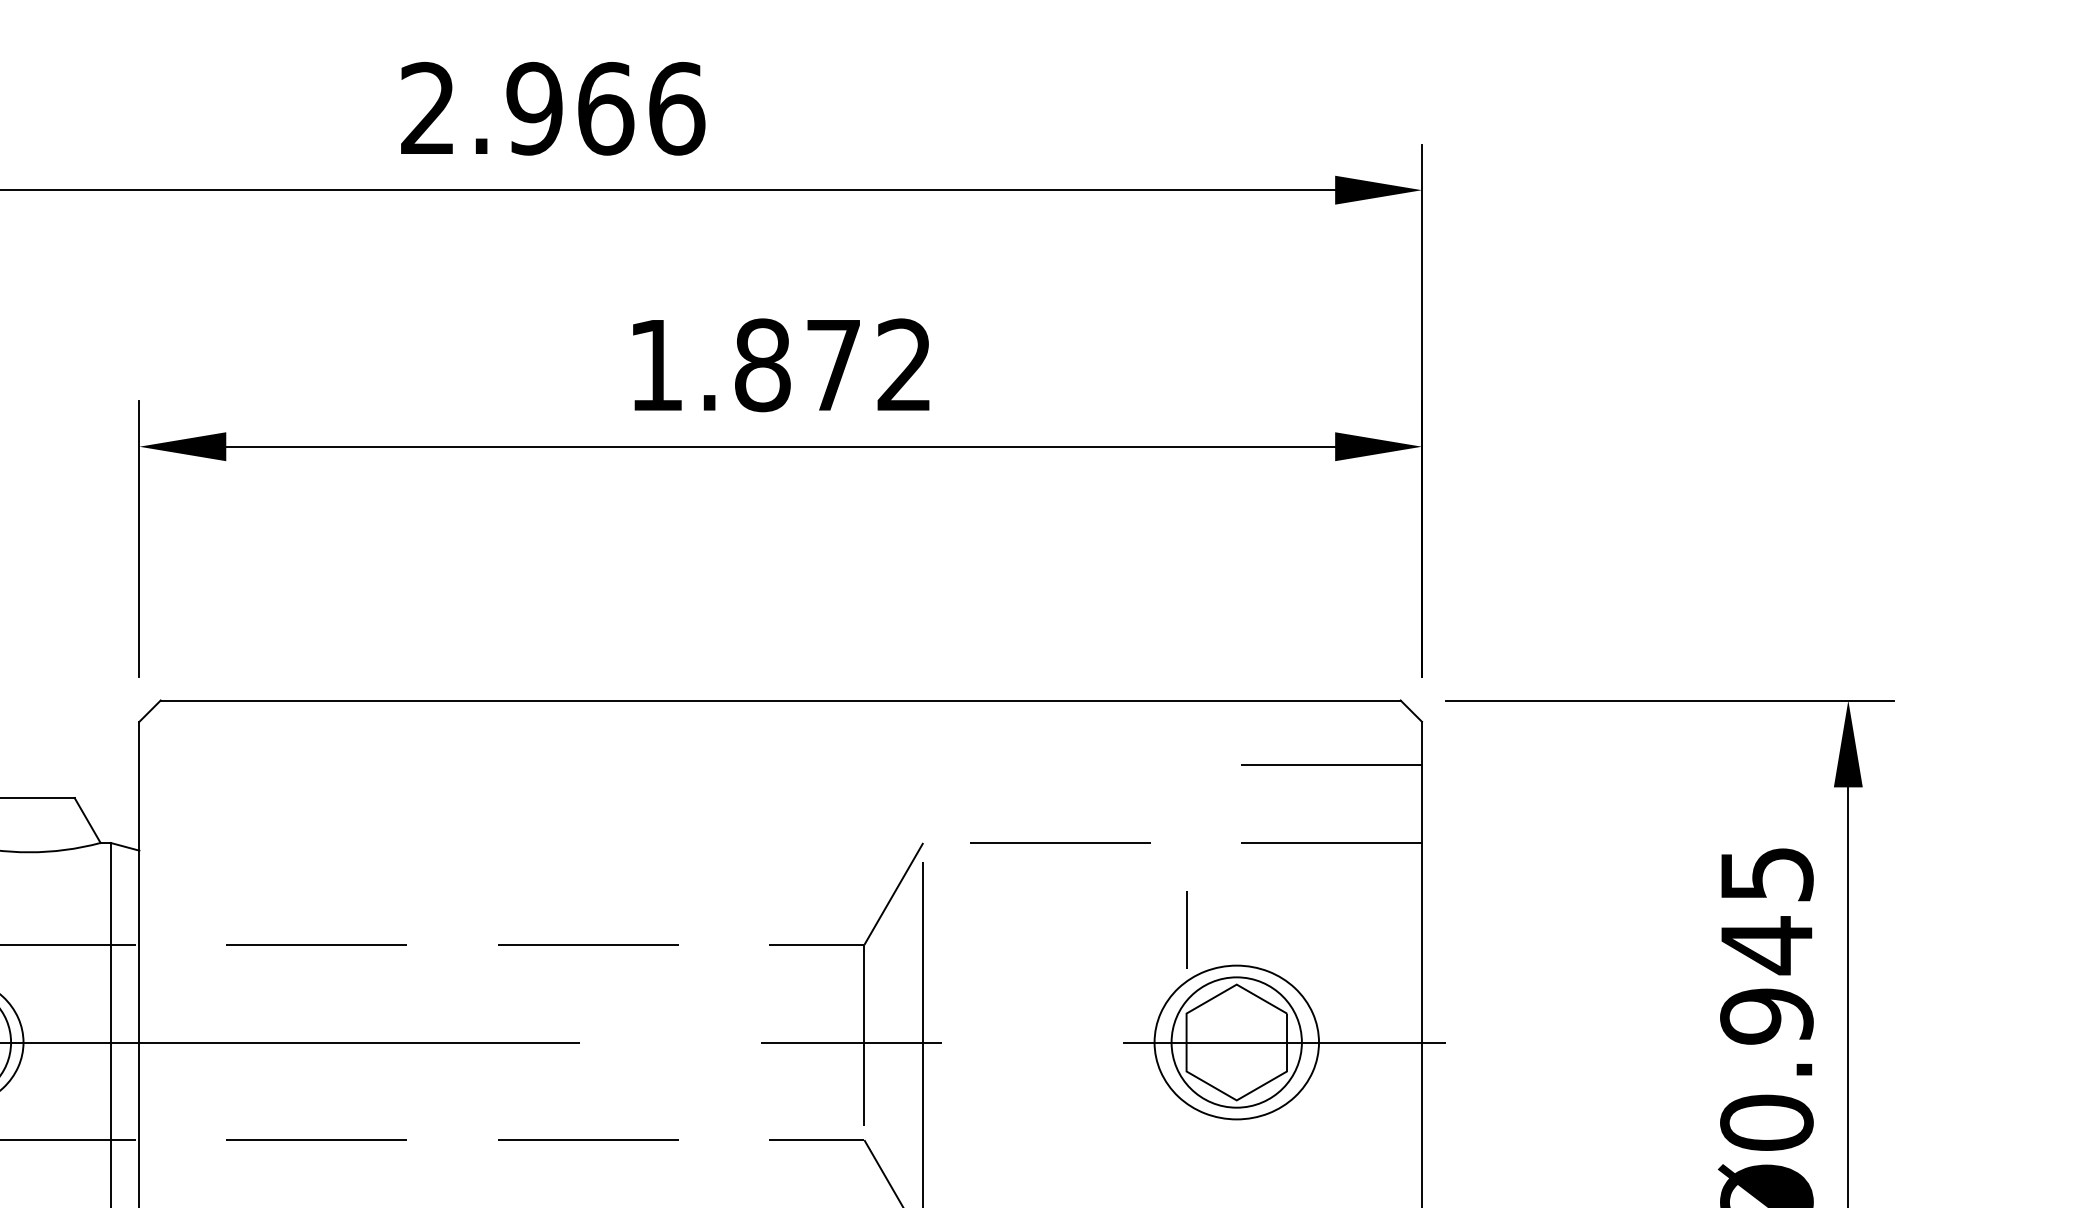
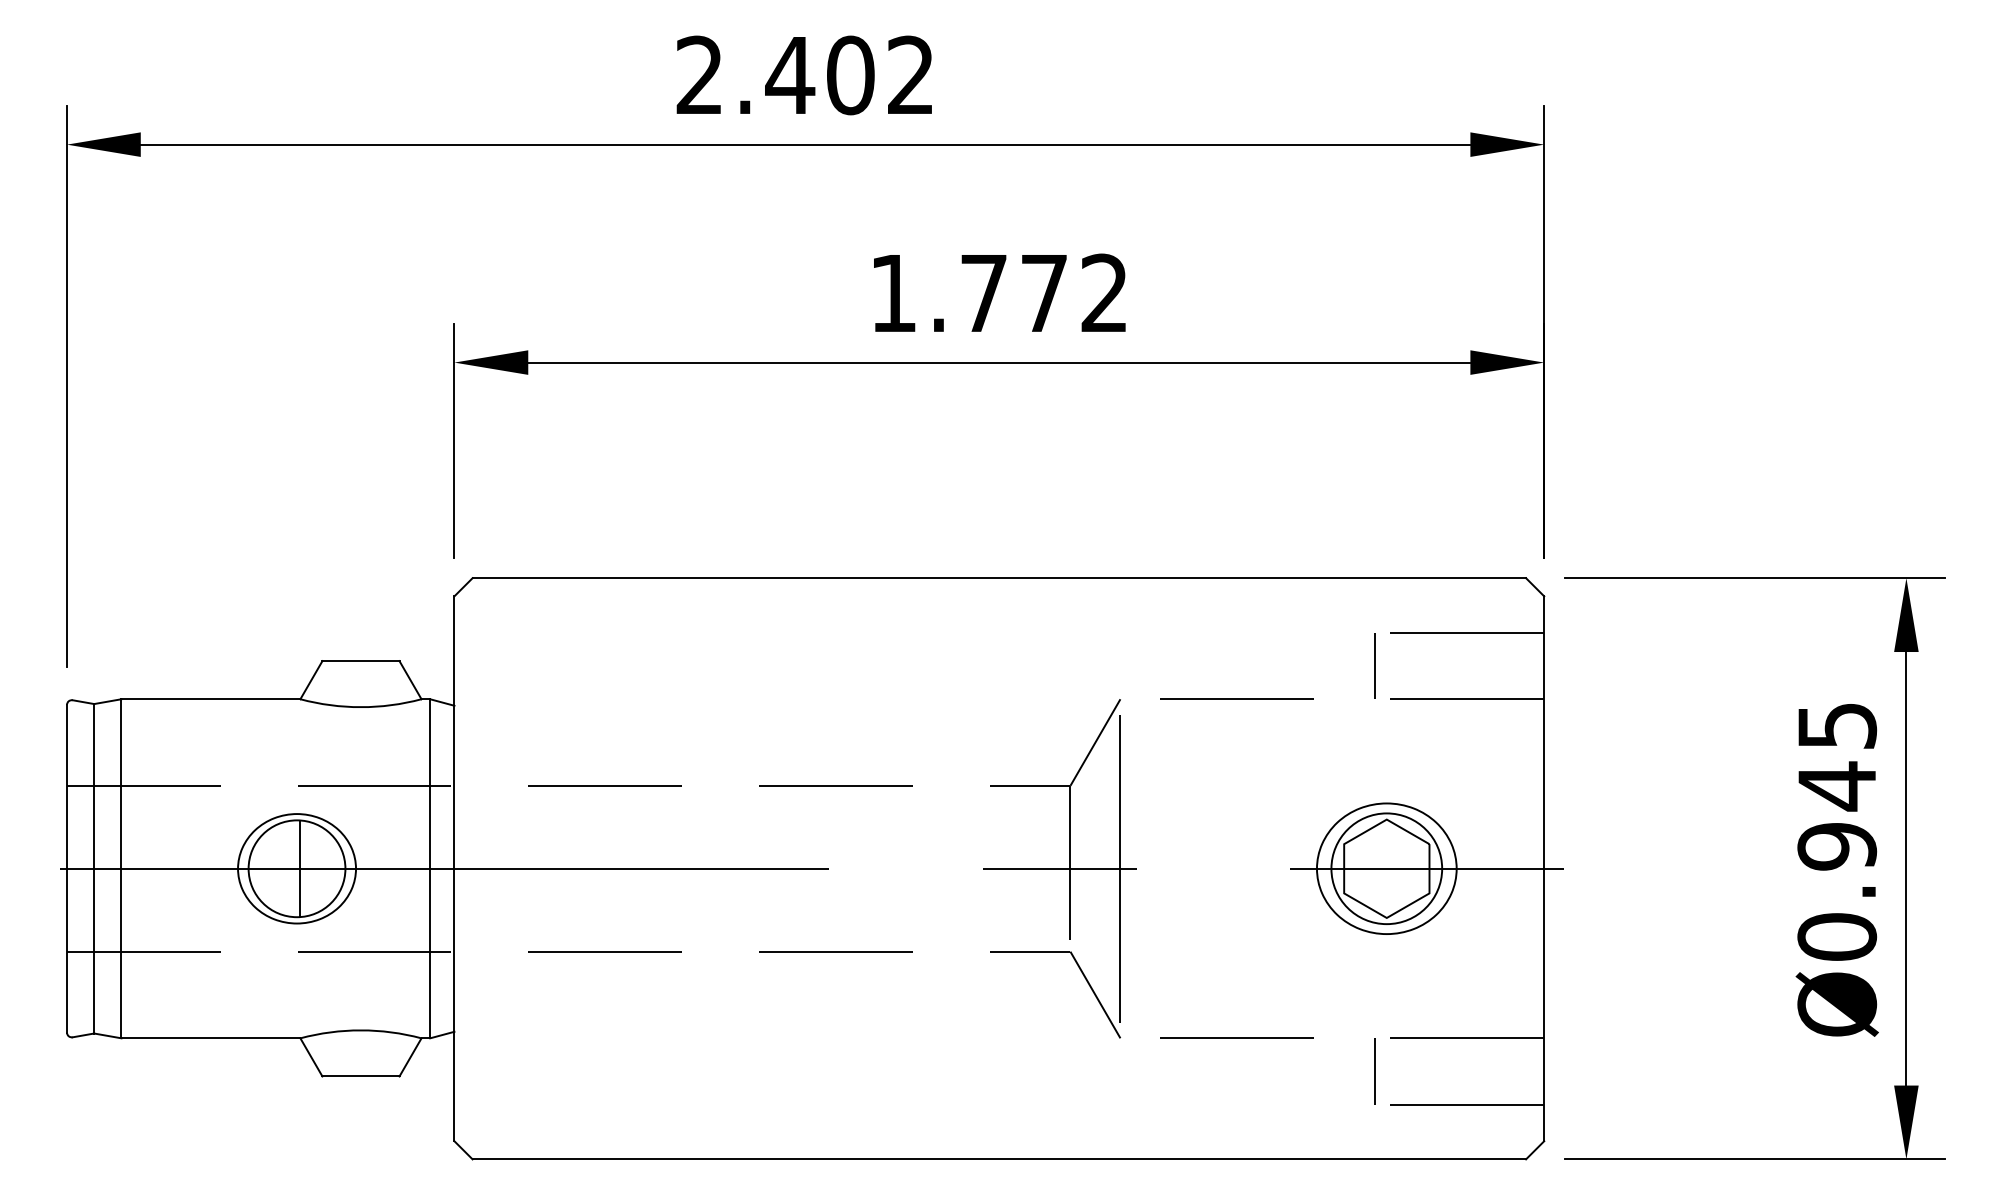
text: (605, 108) -> (850, 75), 2.966 -> 2.402
text: (762, 365) -> (983, 293), 1.872 -> 1.772
line: (1186, 929) -> (1374, 665), moved

